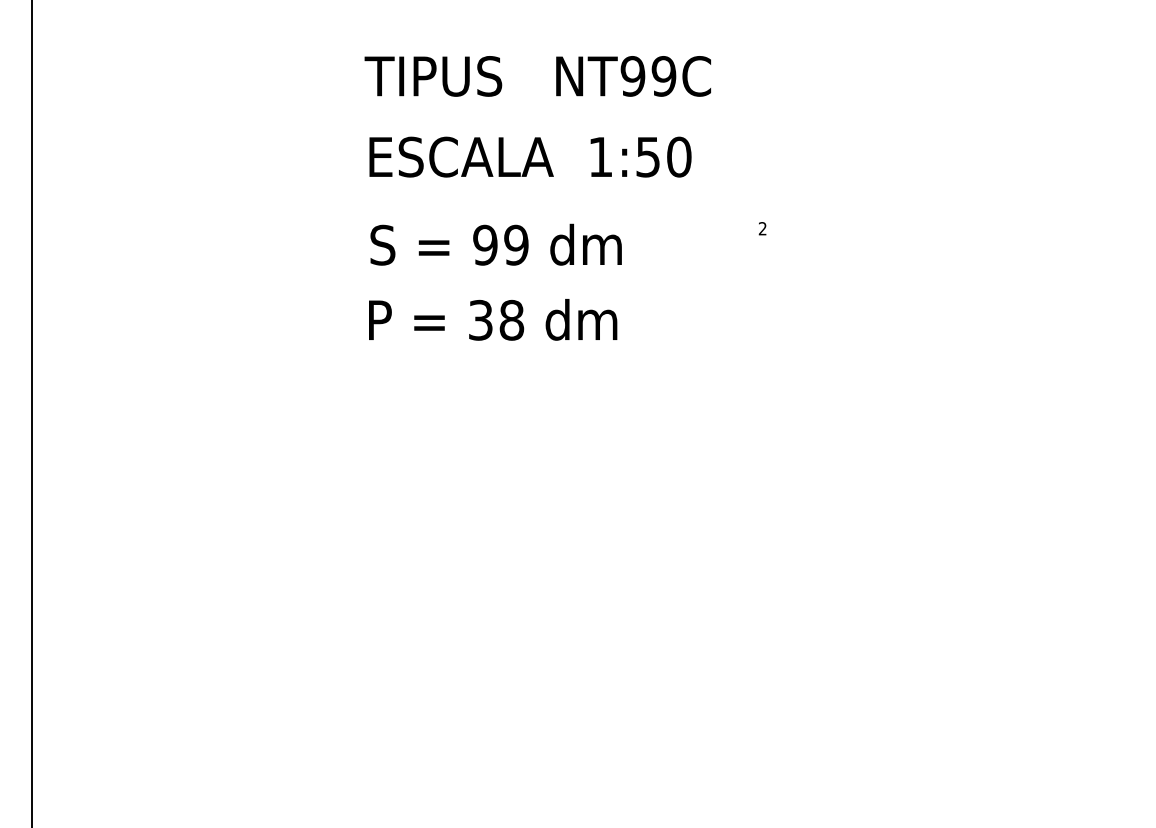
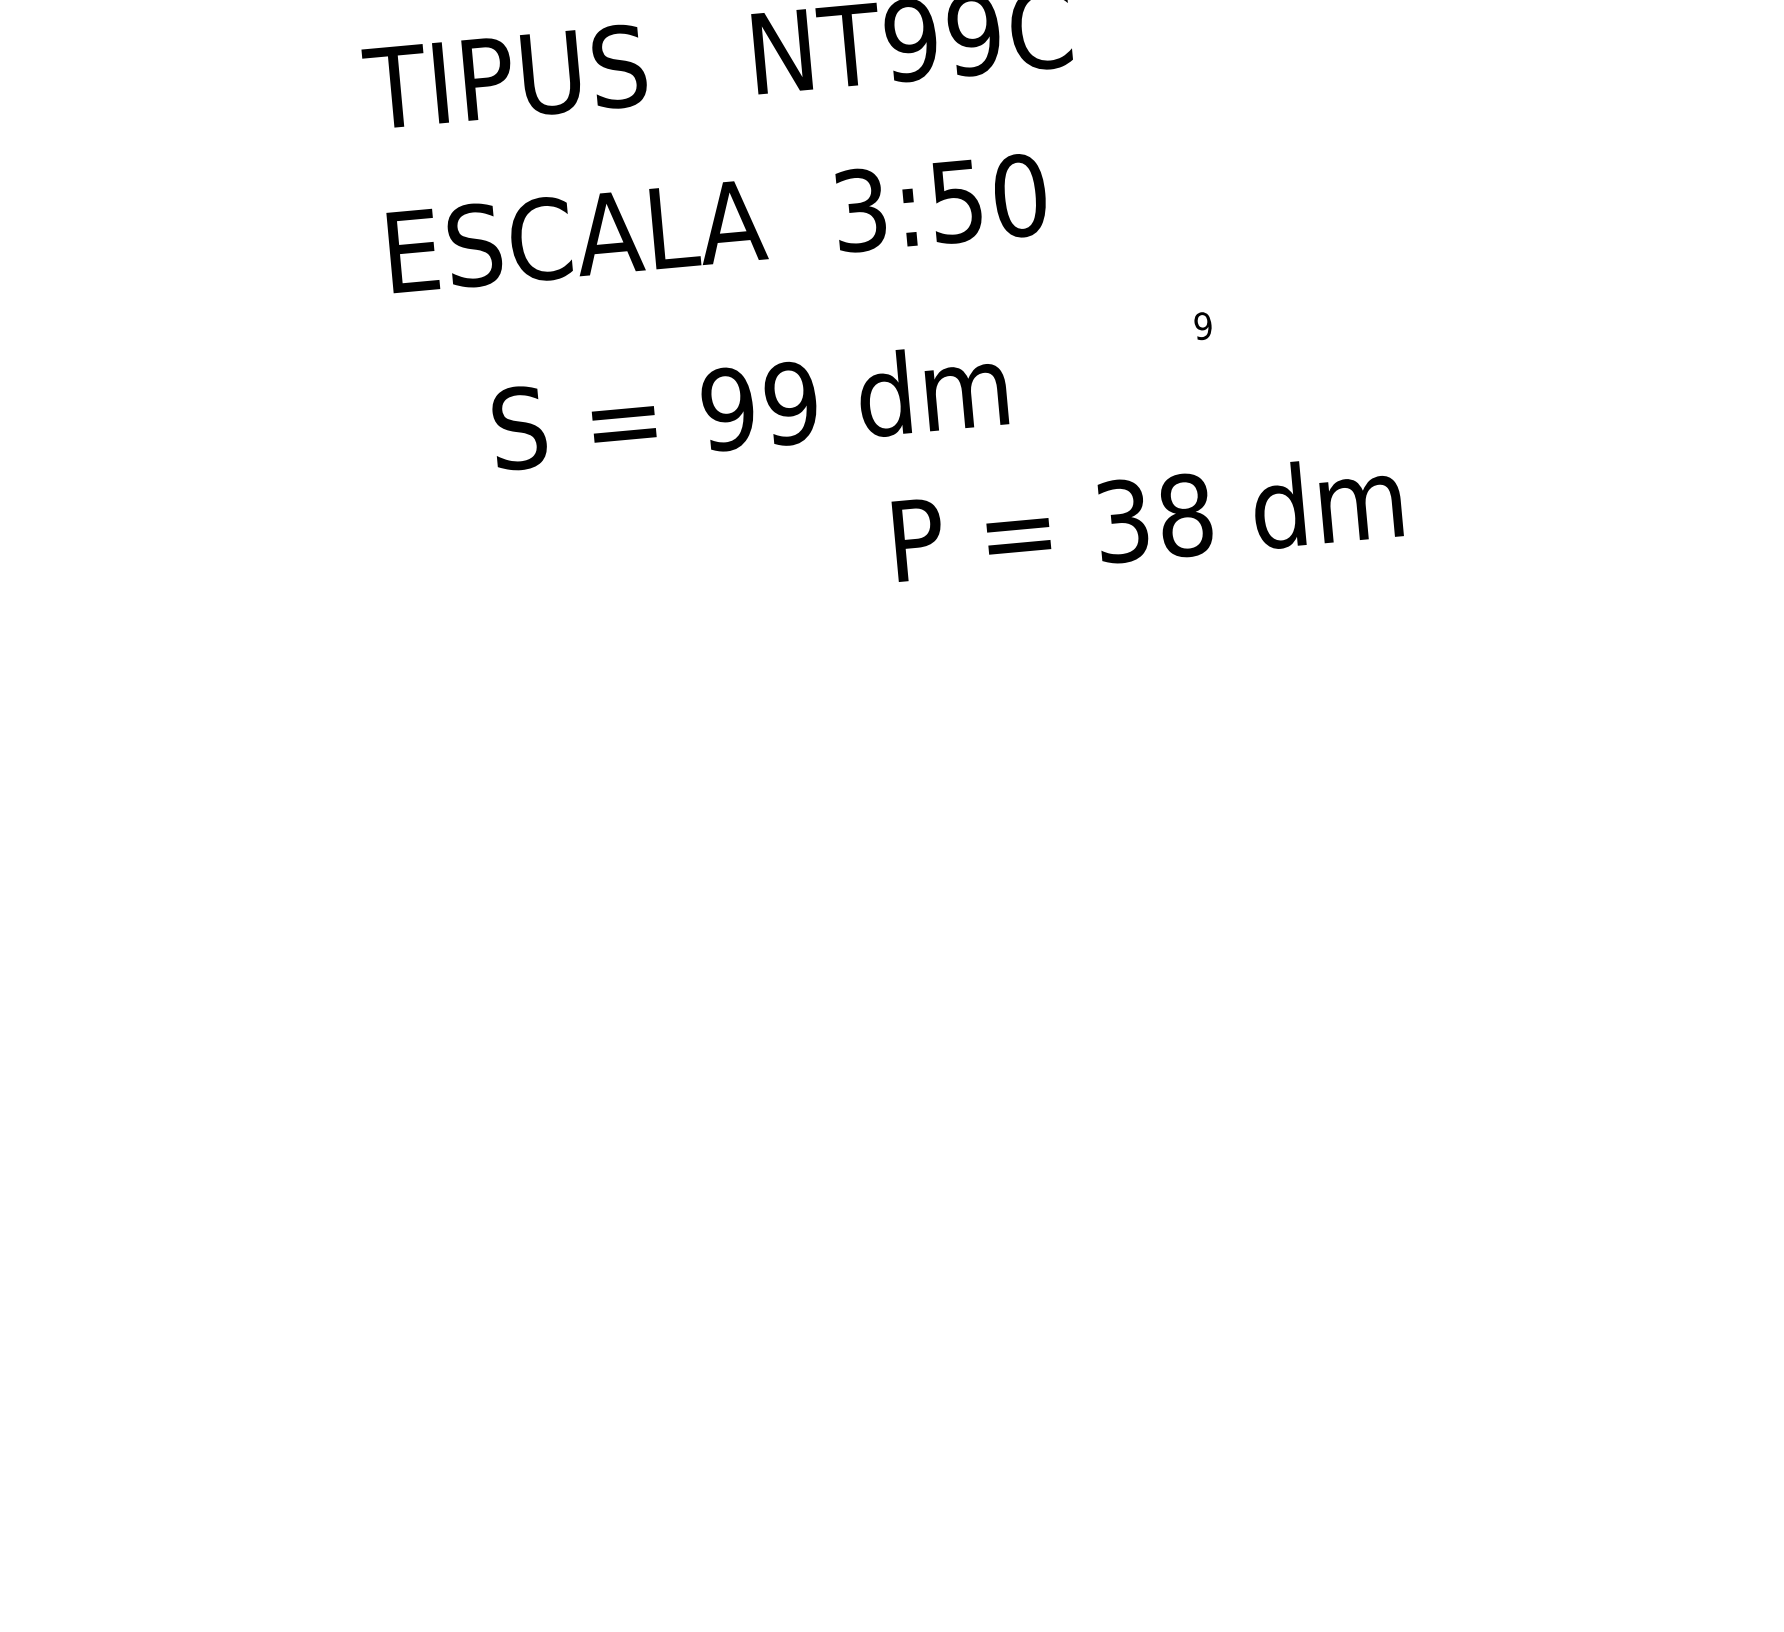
text: (600, 156) -> (859, 209), 1:50 -> 3:50
text: (762, 228) -> (1202, 325), 2 -> 9
text: (495, 244) -> (748, 405), moved
text: (493, 319) -> (1148, 517), moved

